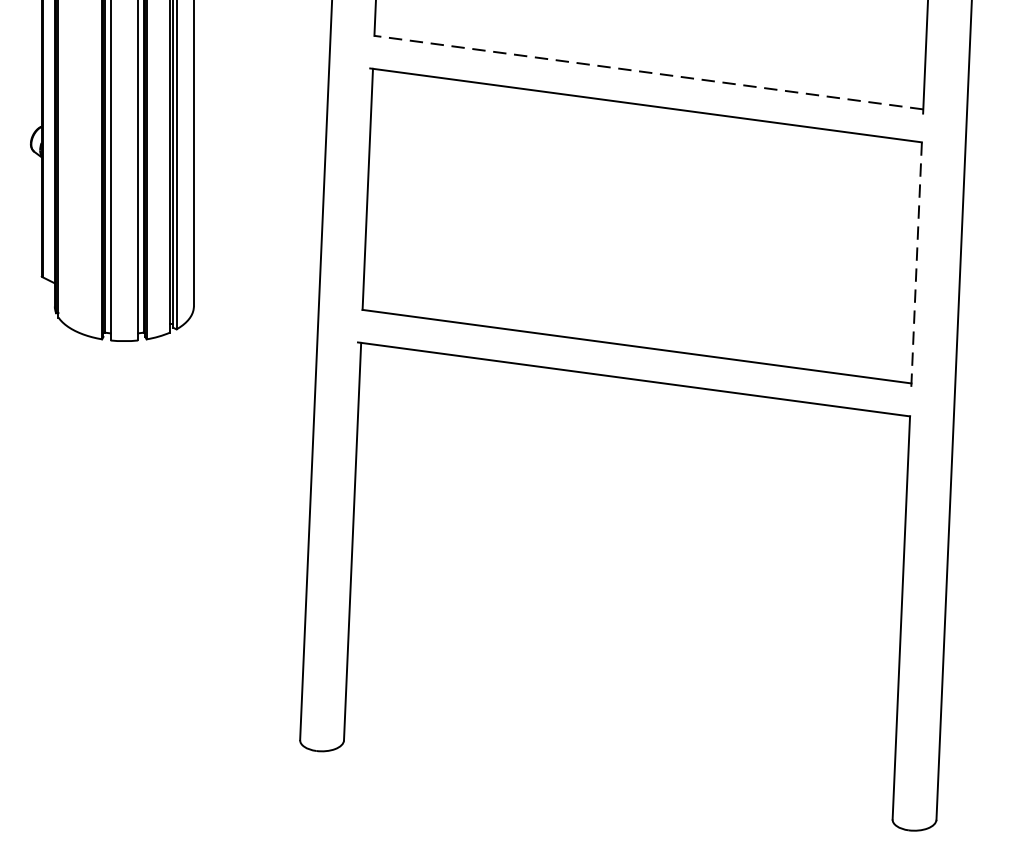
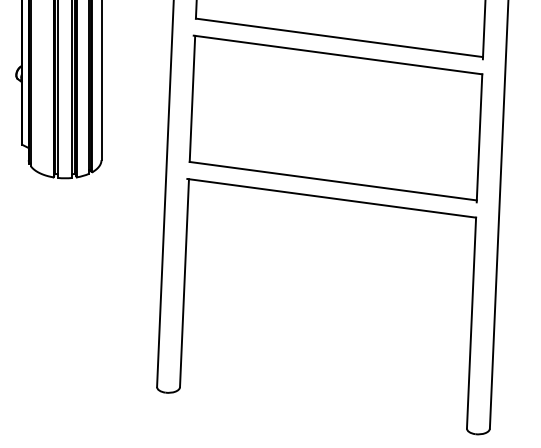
line: (648, 71) -> (339, 37), dashed -> solid
line: (916, 265) -> (479, 138), dashed -> solid

